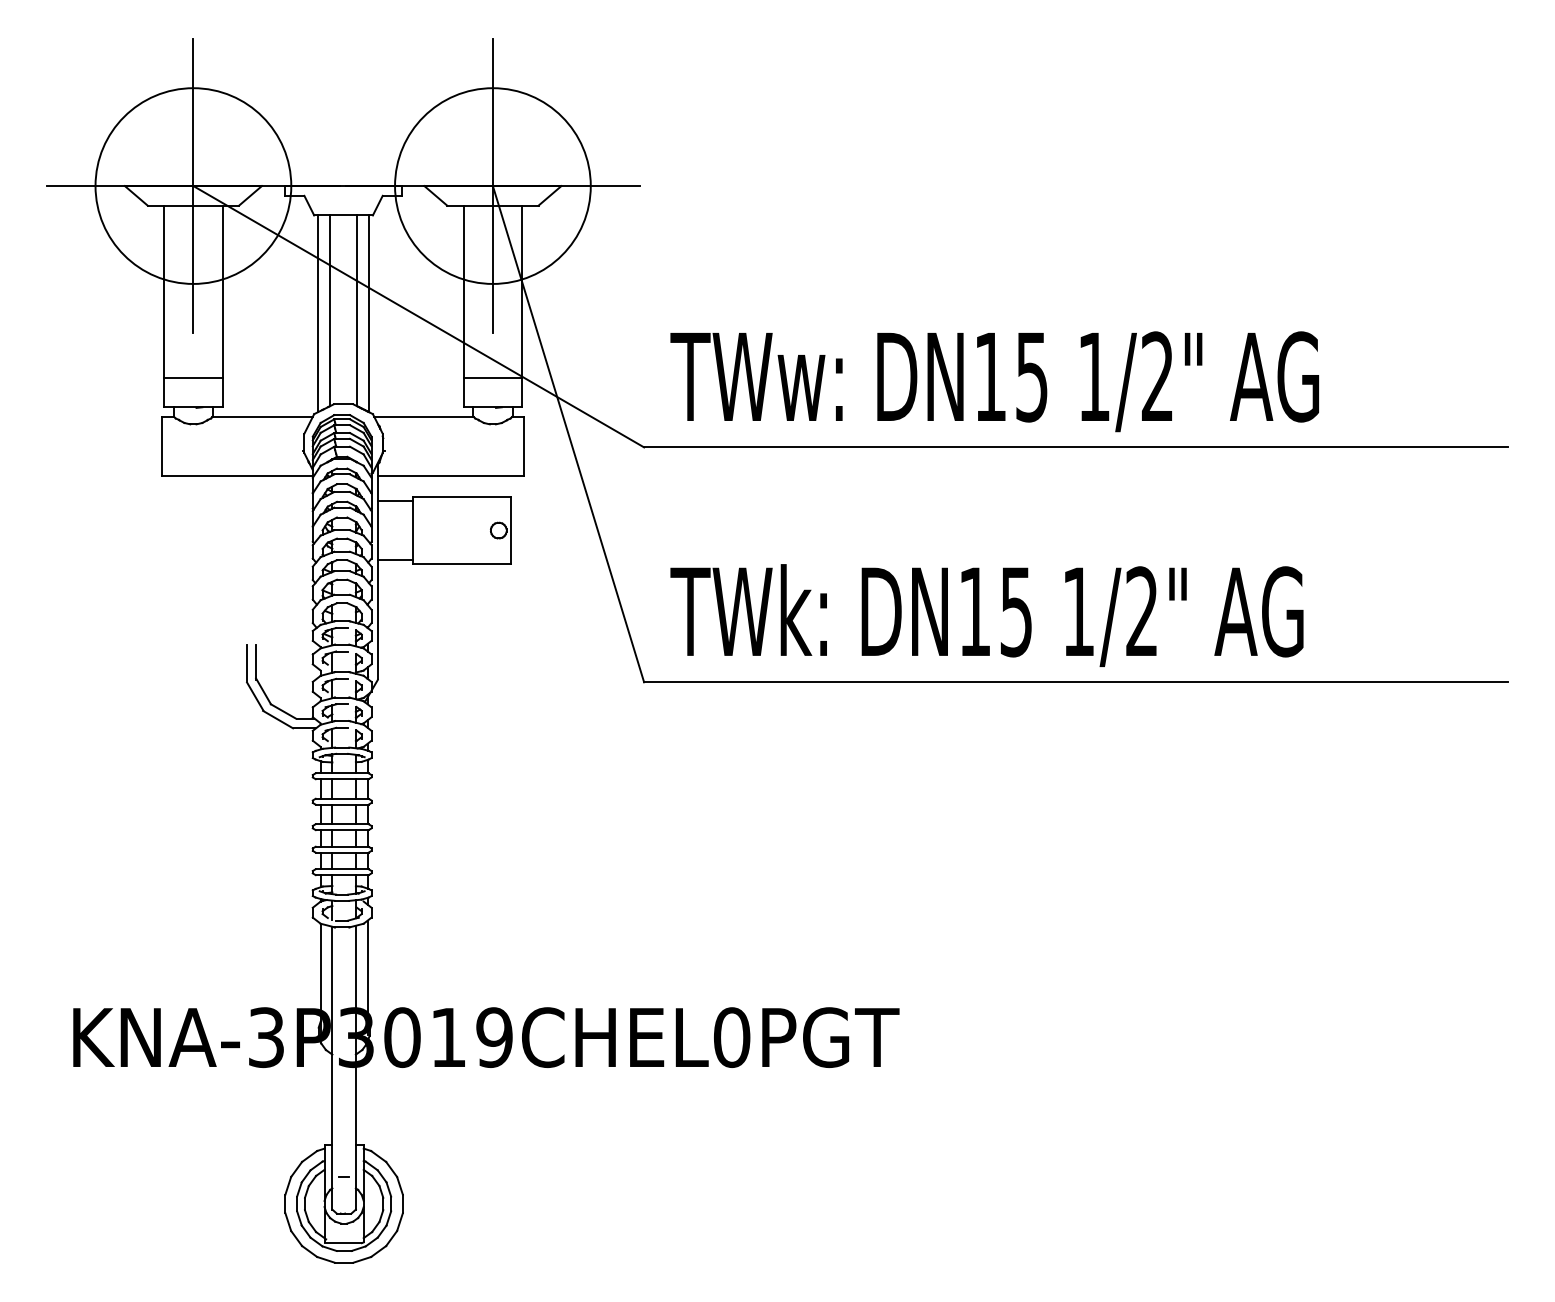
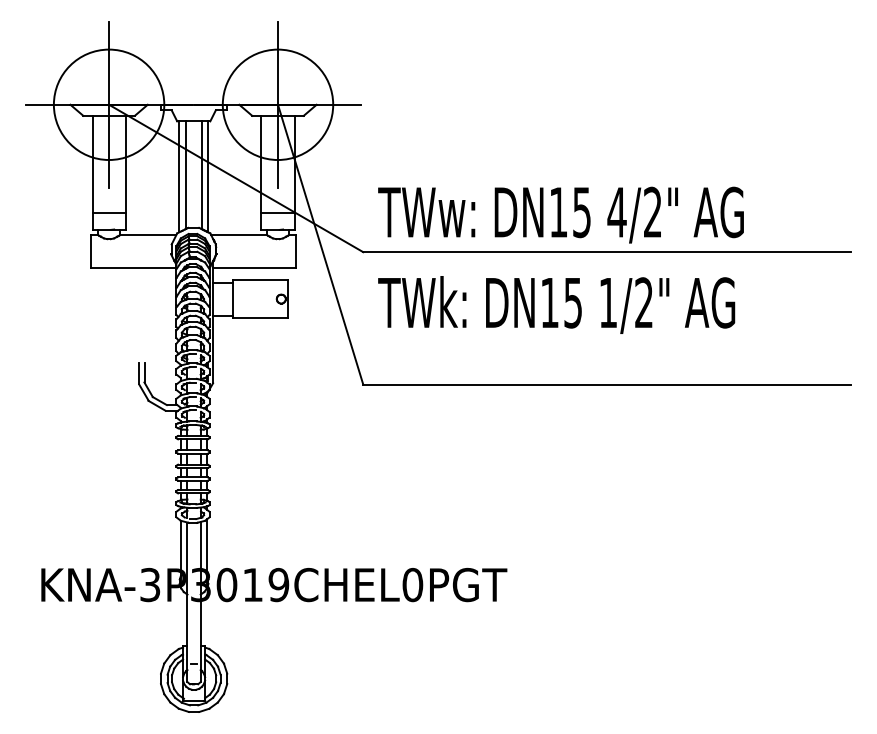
text: (1093, 377) -> (616, 212), 1/2" -> 4/2"
text: (986, 614) -> (556, 304), moved

